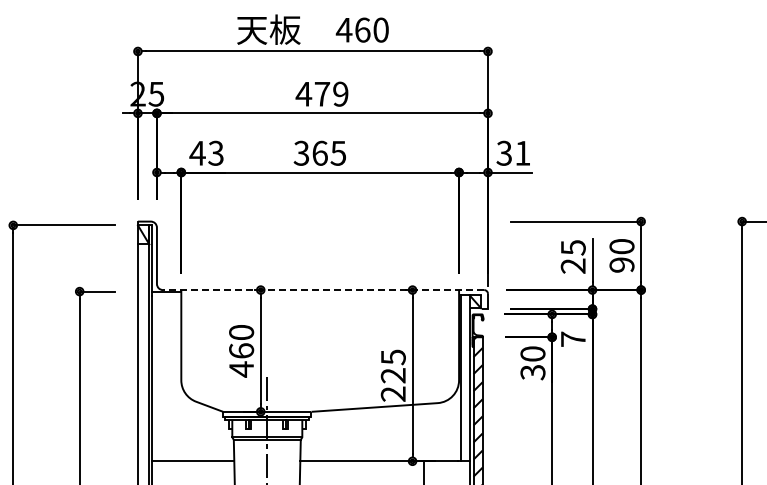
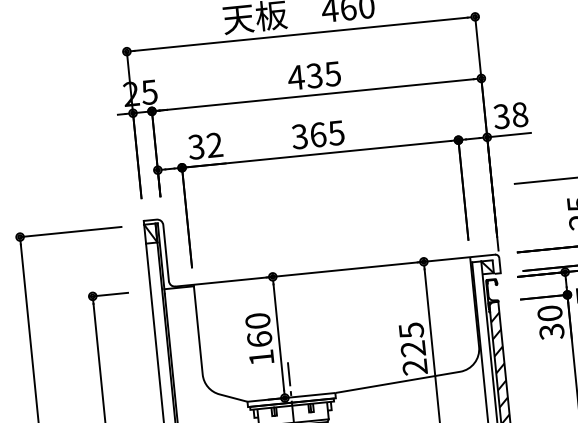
text: (331, 93) -> (323, 74), 479 -> 435
text: (206, 152) -> (205, 145), 43 -> 32
text: (522, 152) -> (519, 113), 31 -> 38
line: (323, 290) -> (335, 271), dashed -> solid
text: (241, 369) -> (261, 357), 460 -> 160

